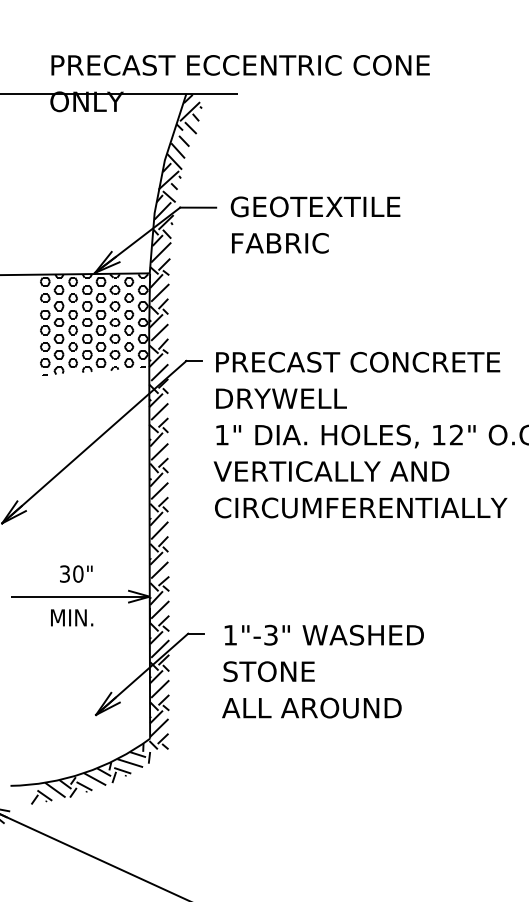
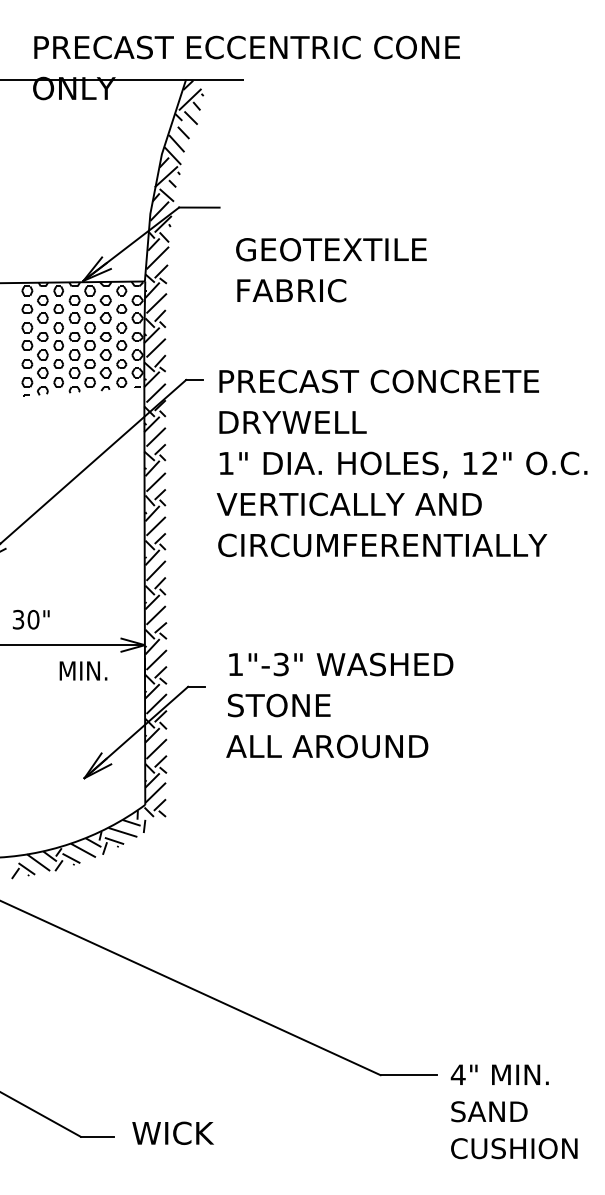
text: (315, 225) -> (331, 270), moved
text: (76, 573) -> (31, 619), moved
text: (72, 617) -> (83, 670), moved
text: (322, 671) -> (339, 705), moved

